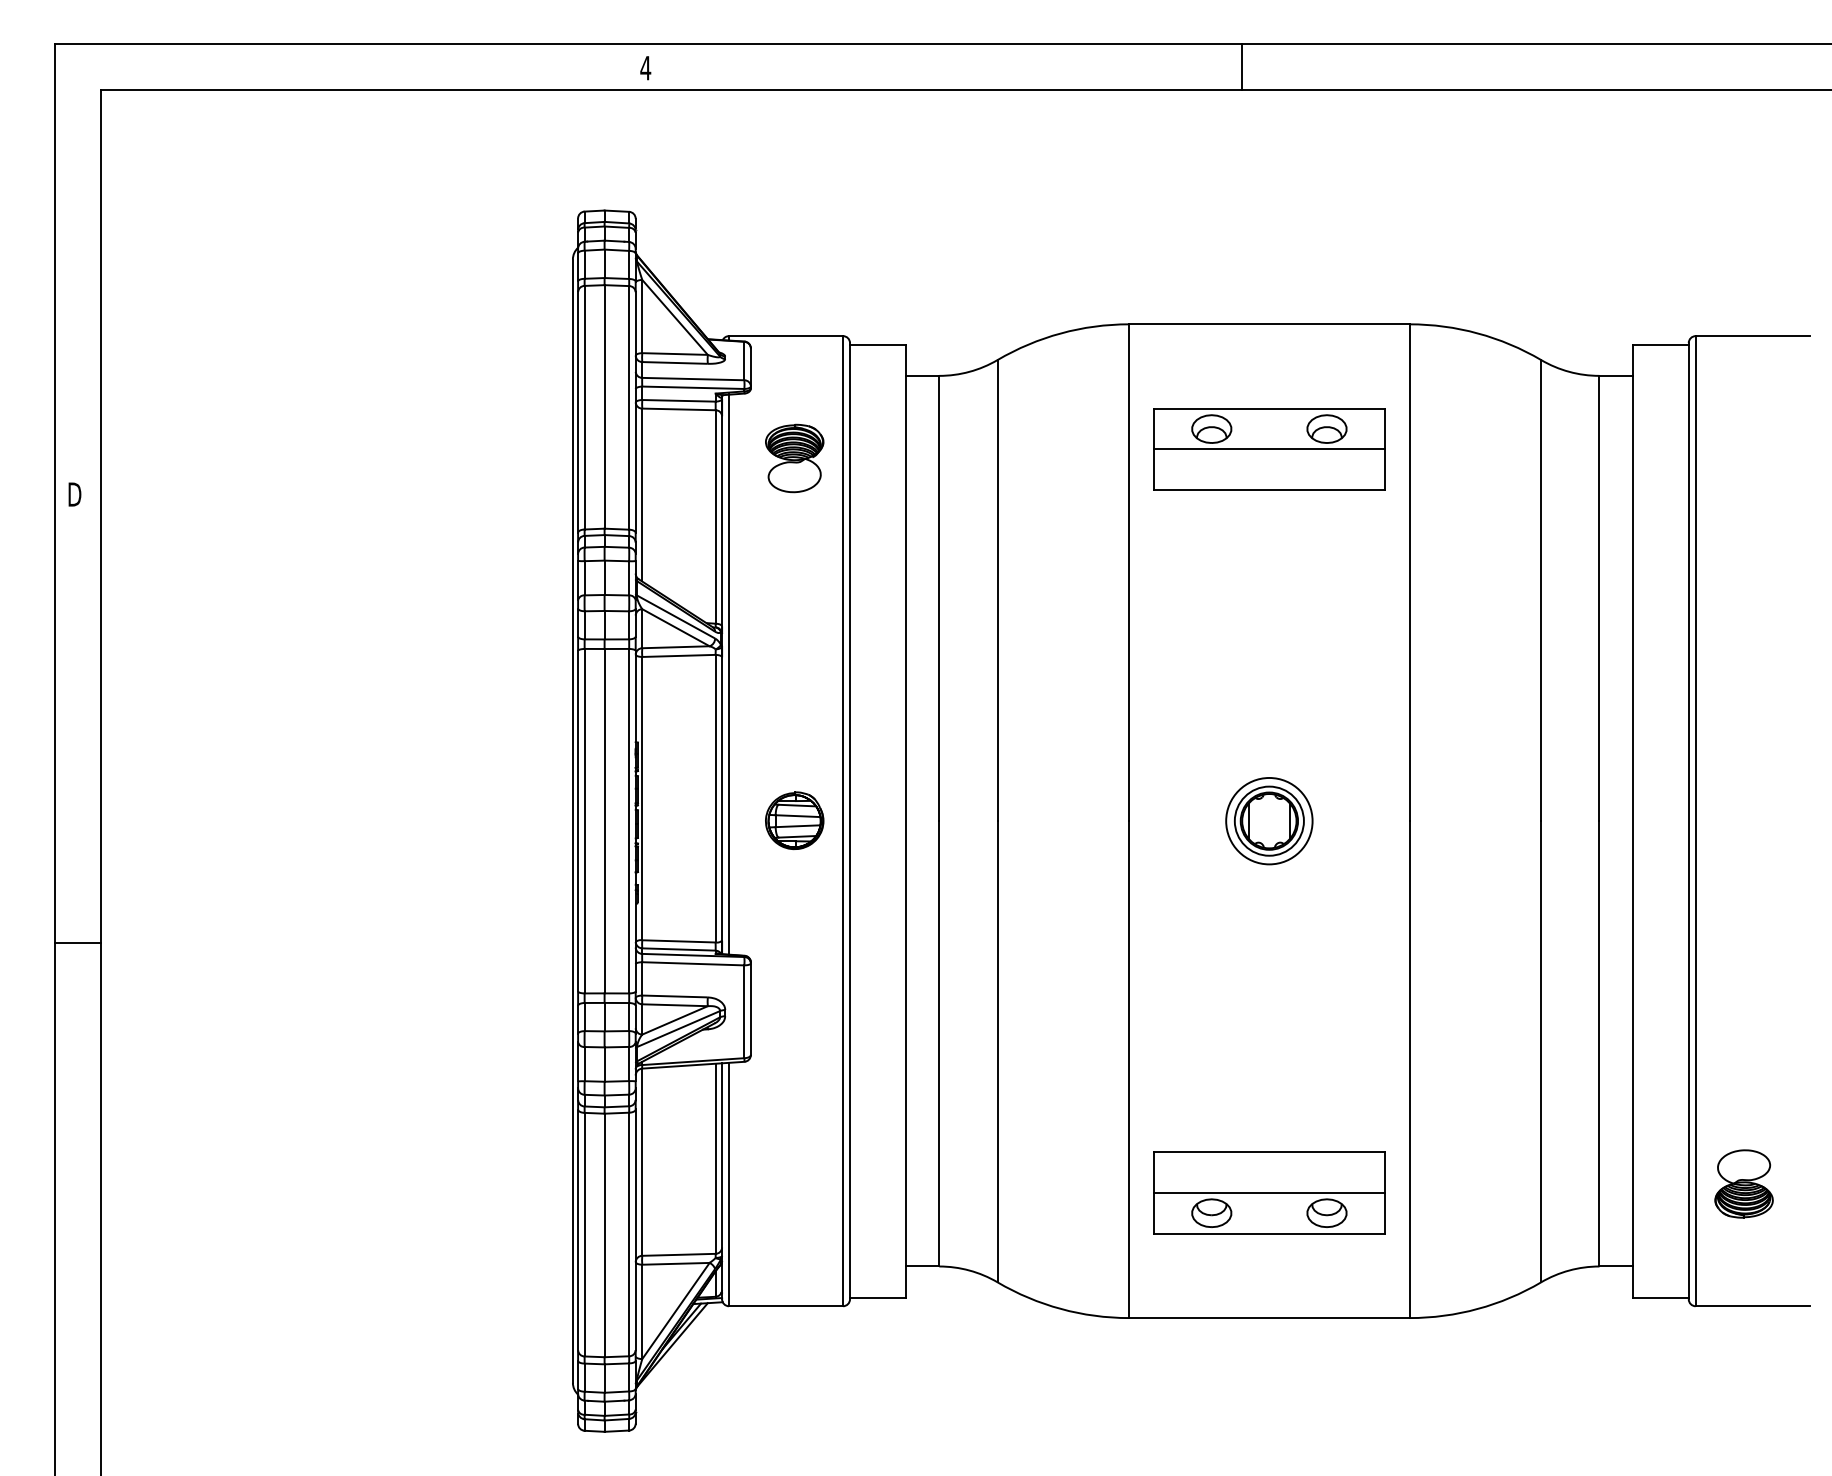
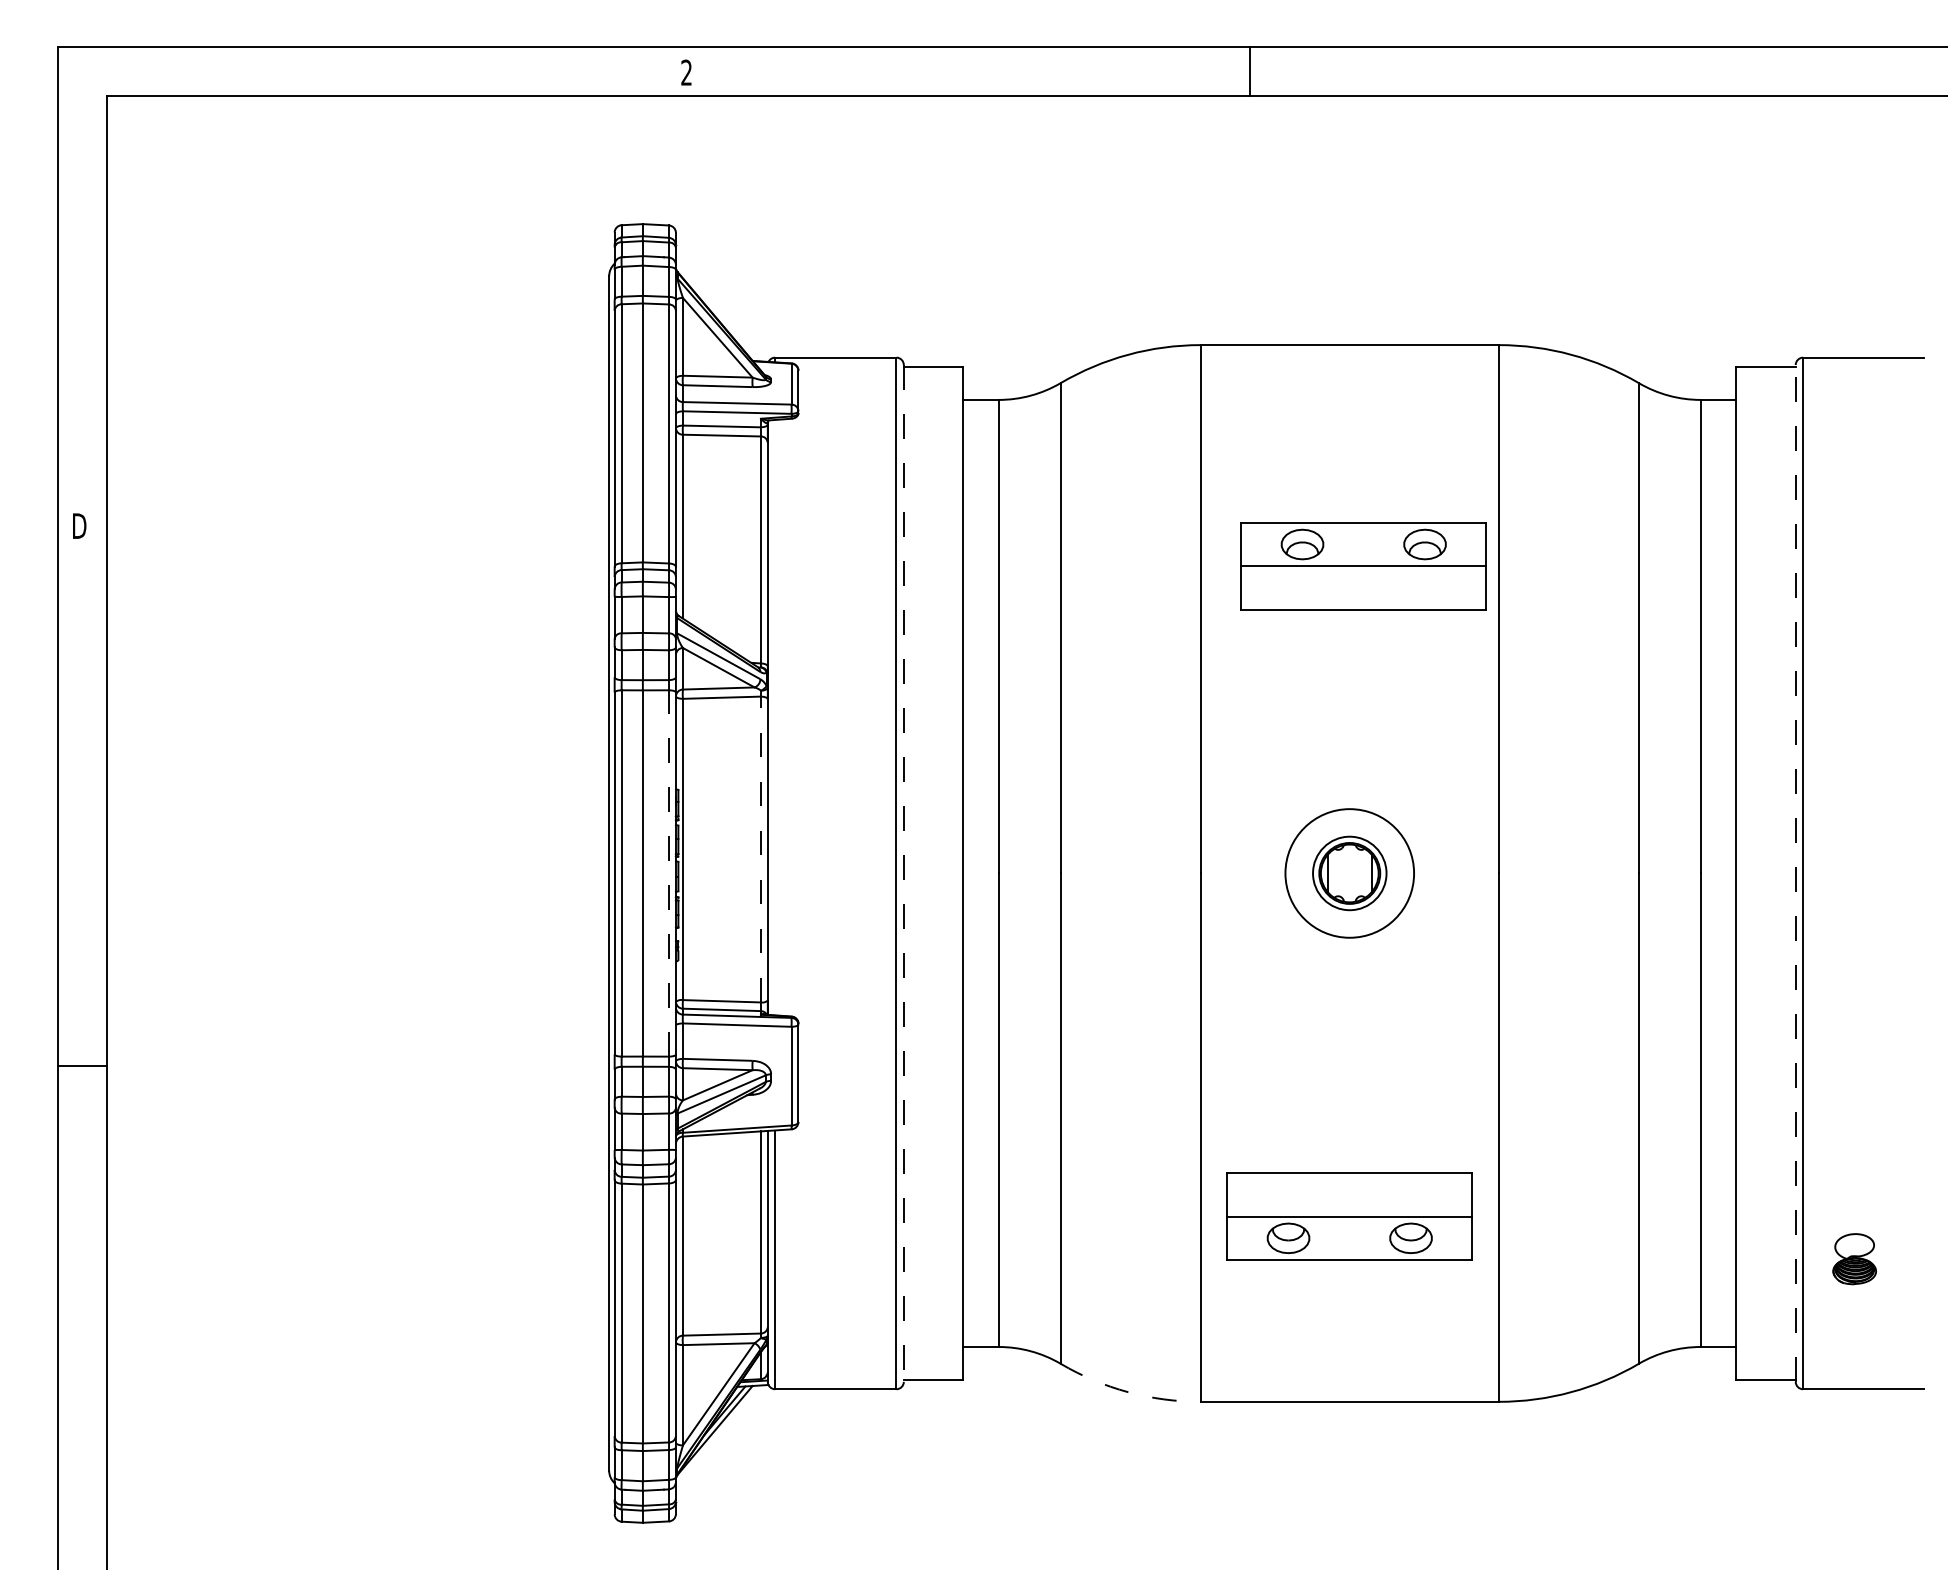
text: (645, 67) -> (686, 72), 4 -> 2
line: (1241, 67) -> (1250, 71), moved
part: (1269, 449) -> (1363, 566), moved
part: (794, 458) -> (844, 487), removed
line: (729, 674) -> (775, 717), removed
line: (715, 798) -> (760, 849), solid -> dashed
line: (628, 820) -> (668, 872), solid -> dashed
part: (794, 820) -> (844, 872), removed
line: (1688, 820) -> (1795, 872), solid -> dashed
line: (849, 821) -> (903, 873), solid -> dashed
circle: (1269, 821) -> (1349, 873), size x1.4
line: (77, 942) -> (82, 1065), moved
part: (1744, 1183) -> (1854, 1258), size x0.7
part: (1269, 1192) -> (1349, 1216), moved
arc: (1061, 1309) -> (1128, 1392), solid -> dashed

